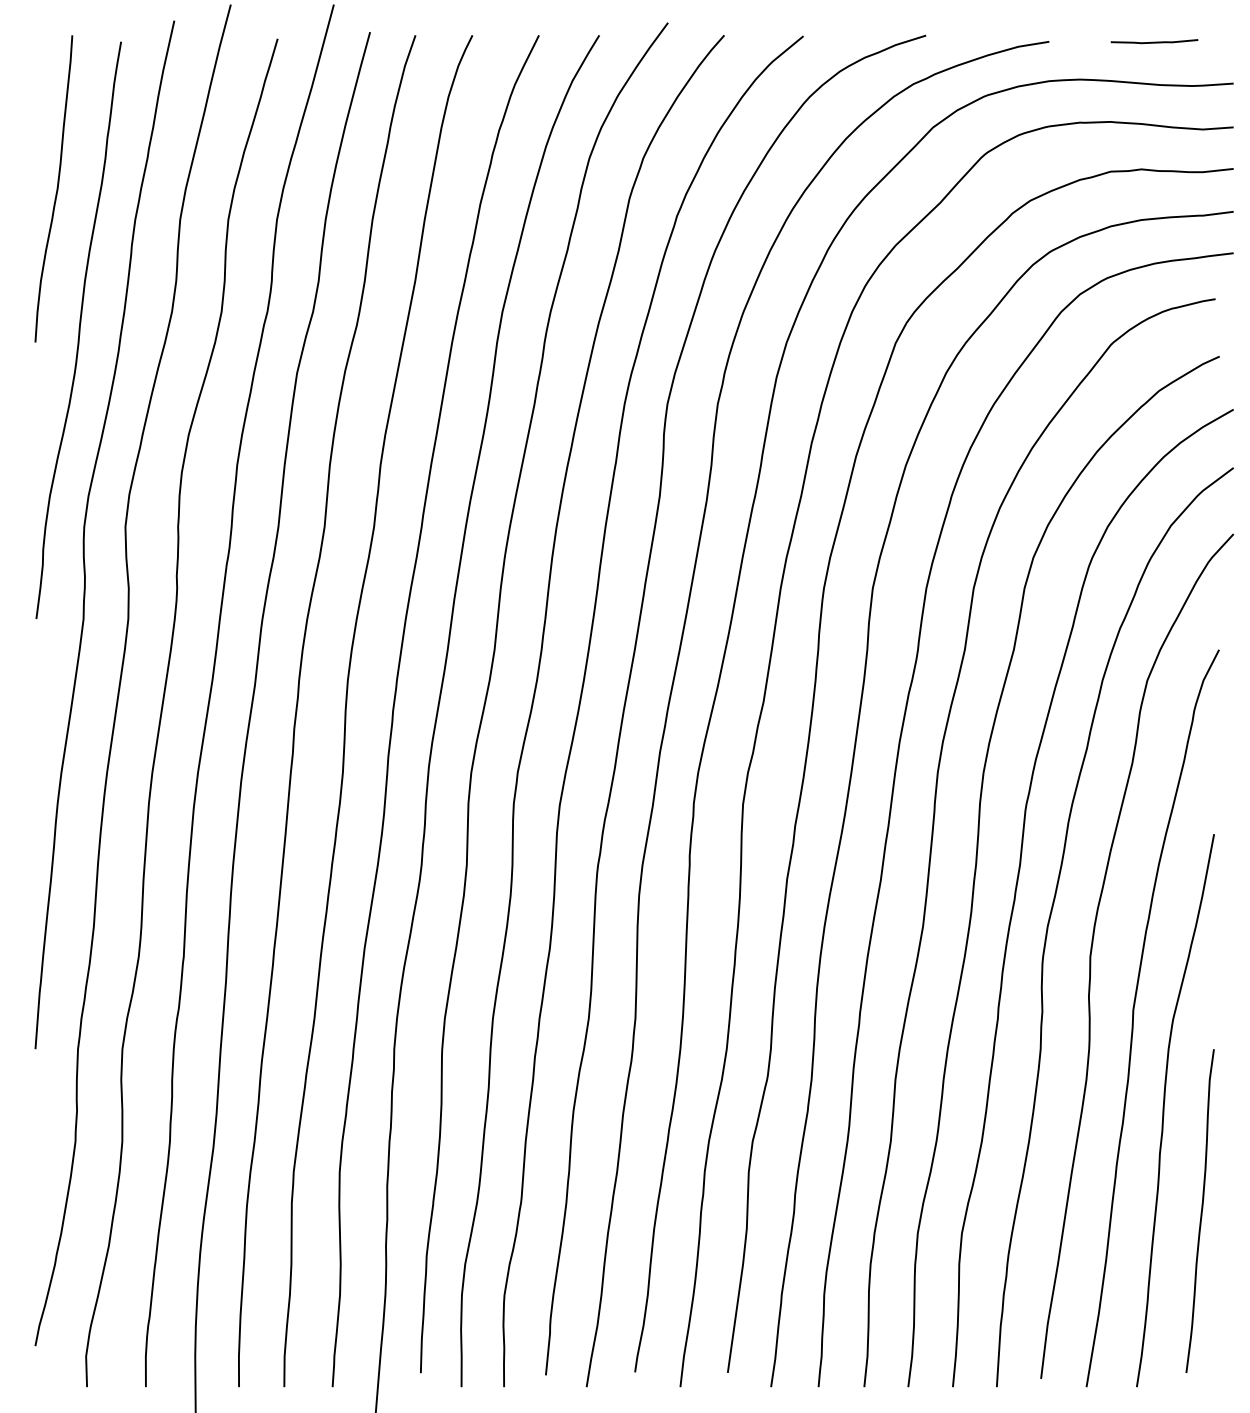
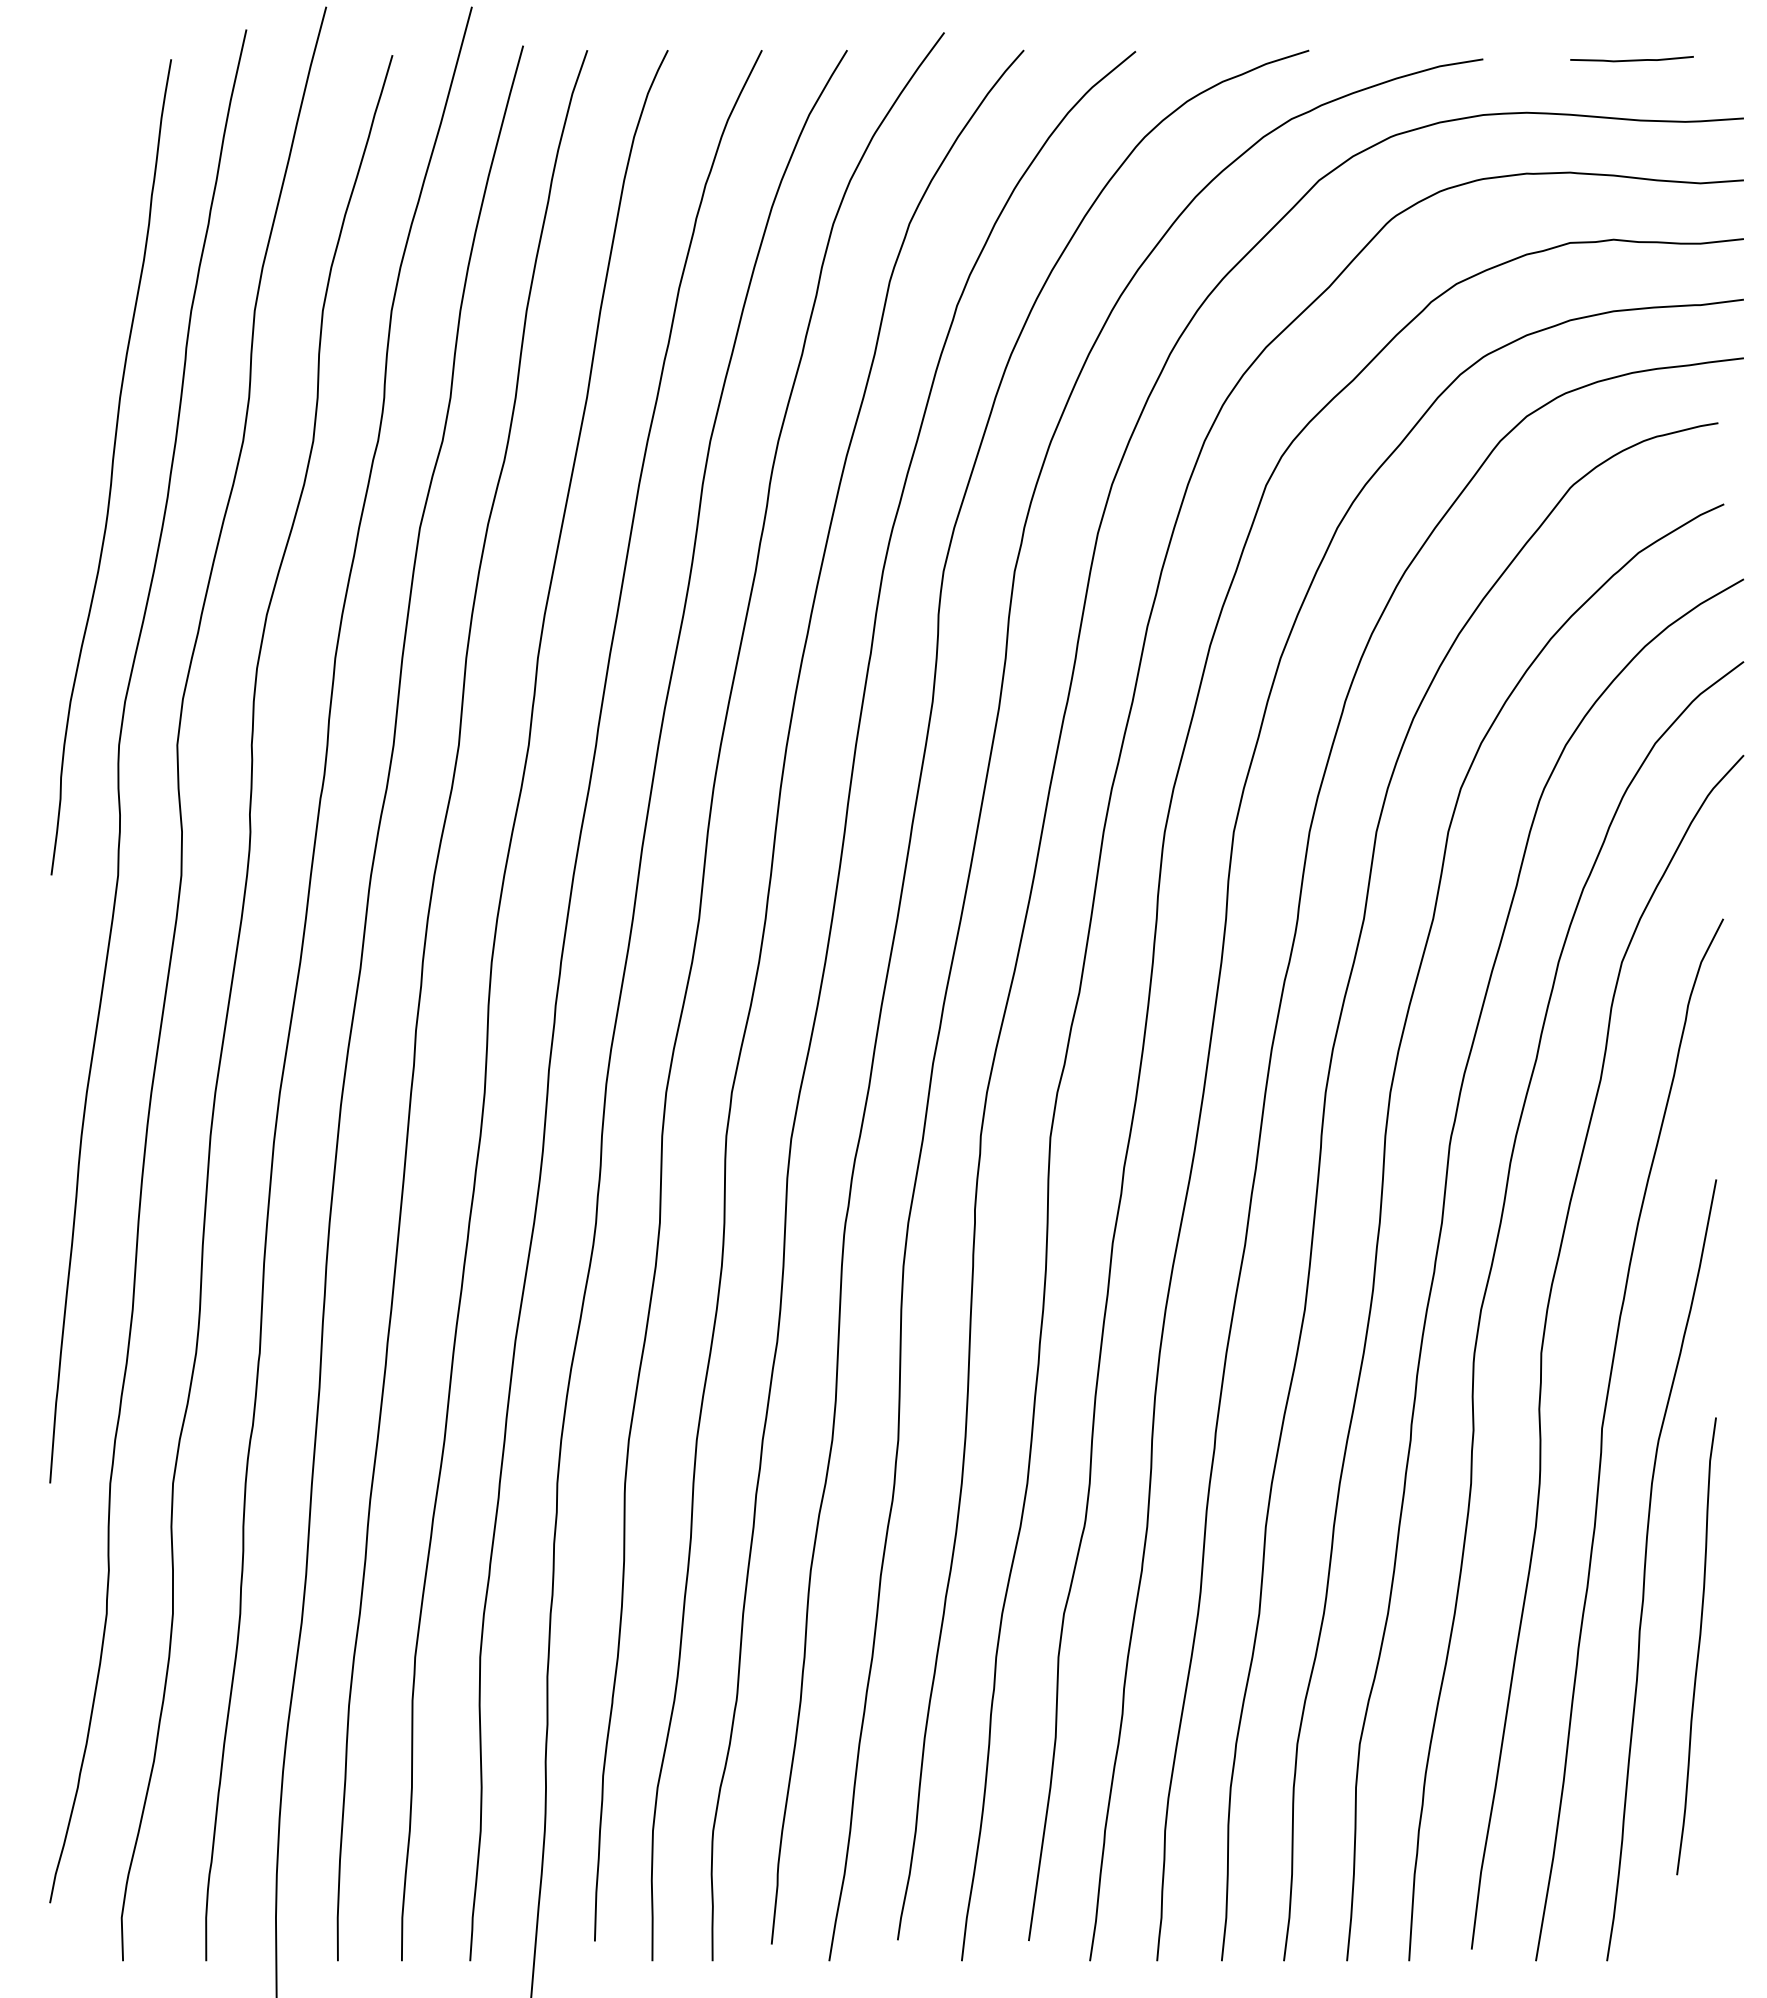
curve: (56, 189) -> (80, 267), removed
curve: (1201, 1211) -> (1698, 1646), moved

